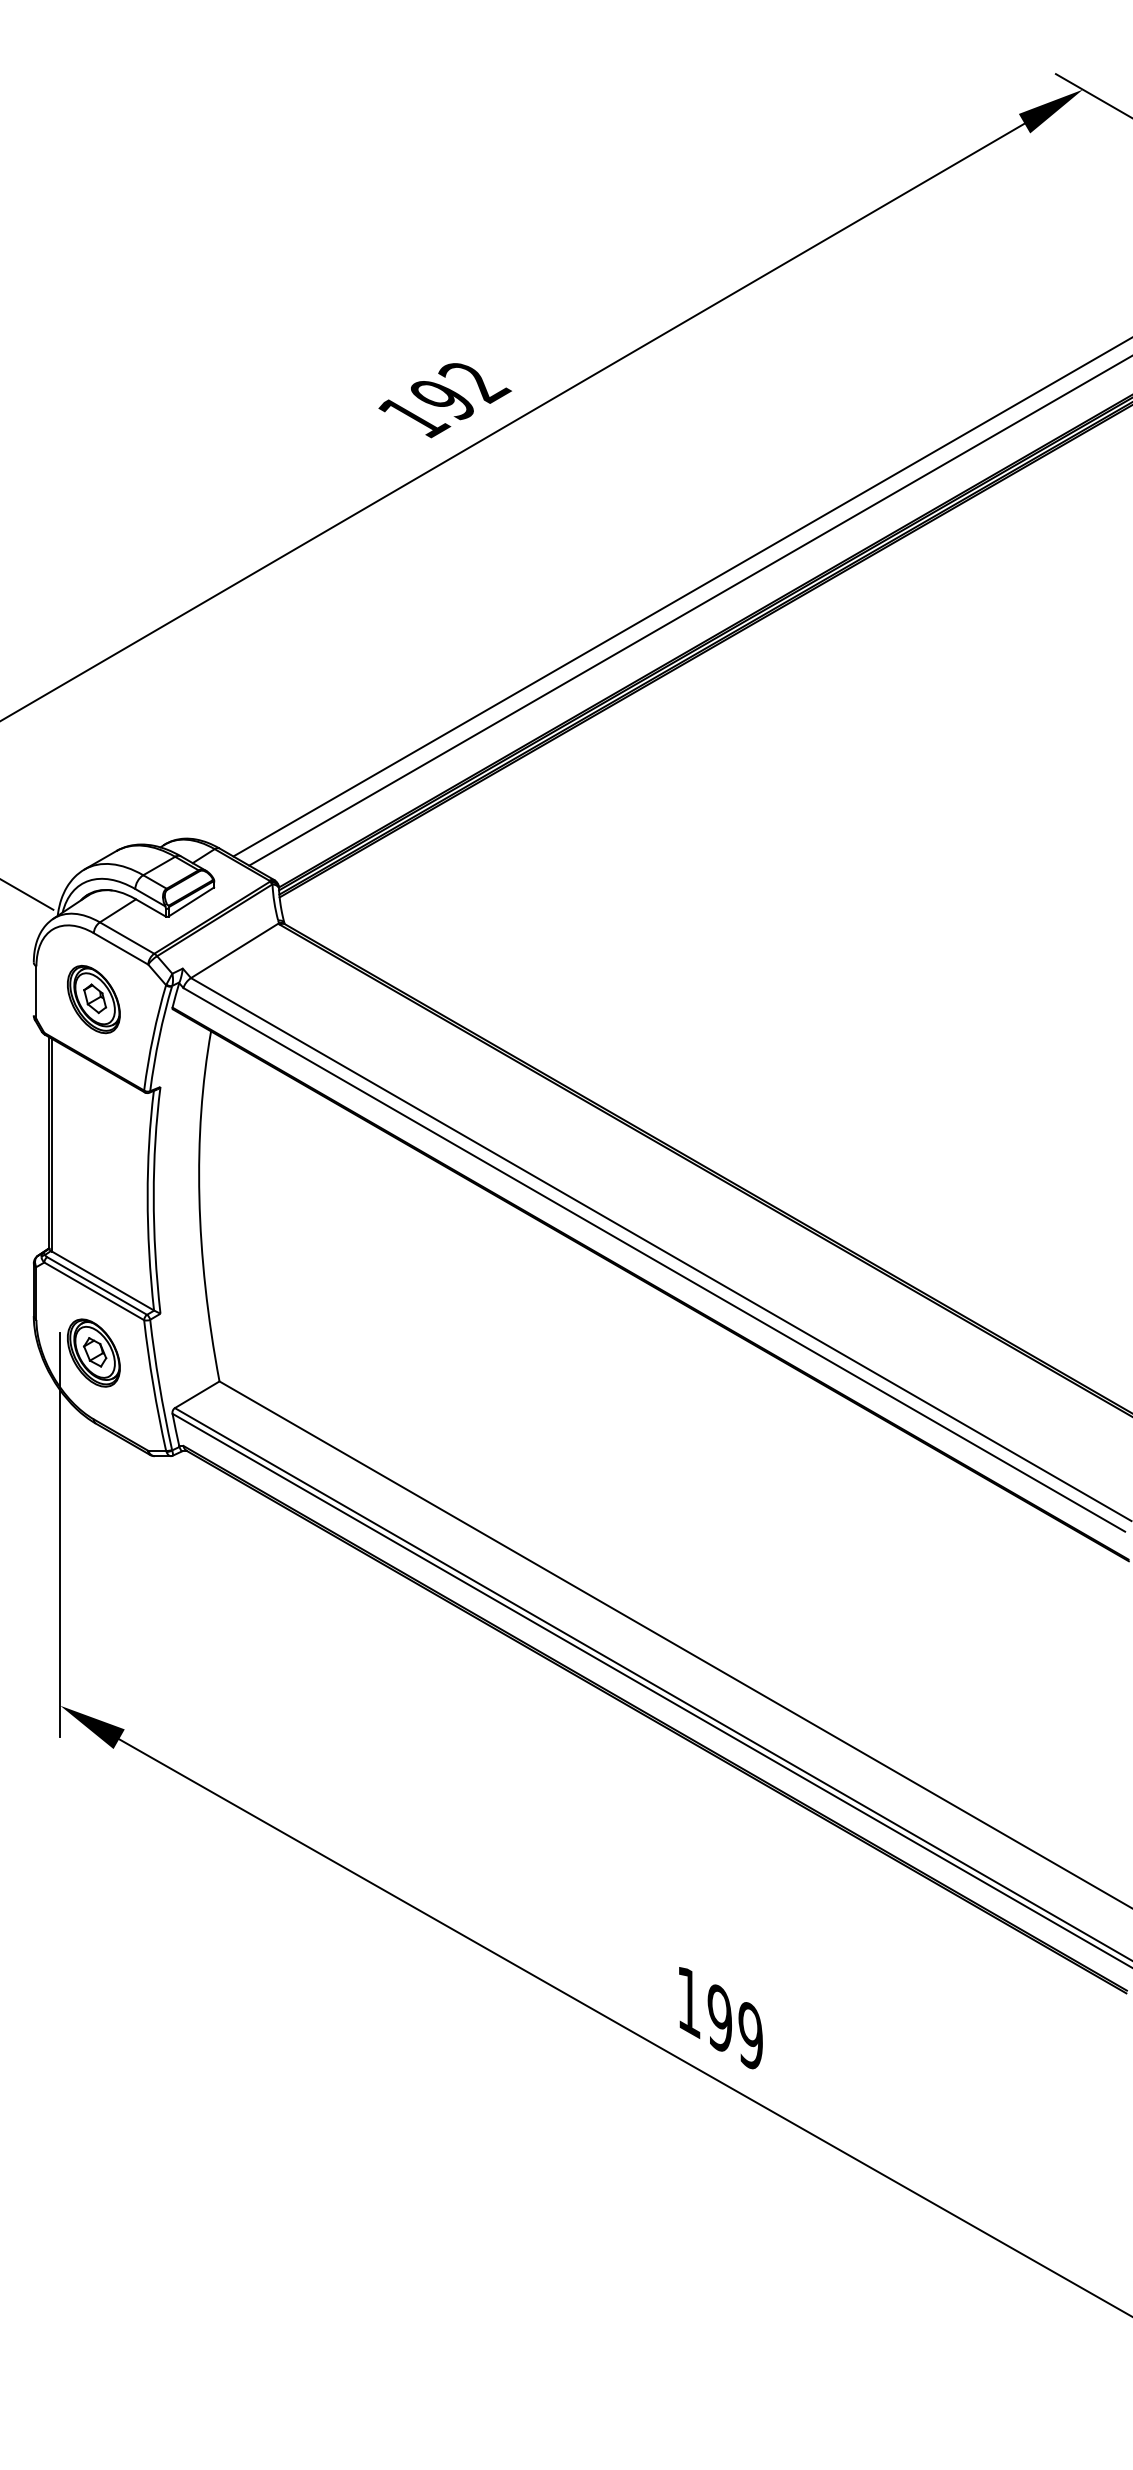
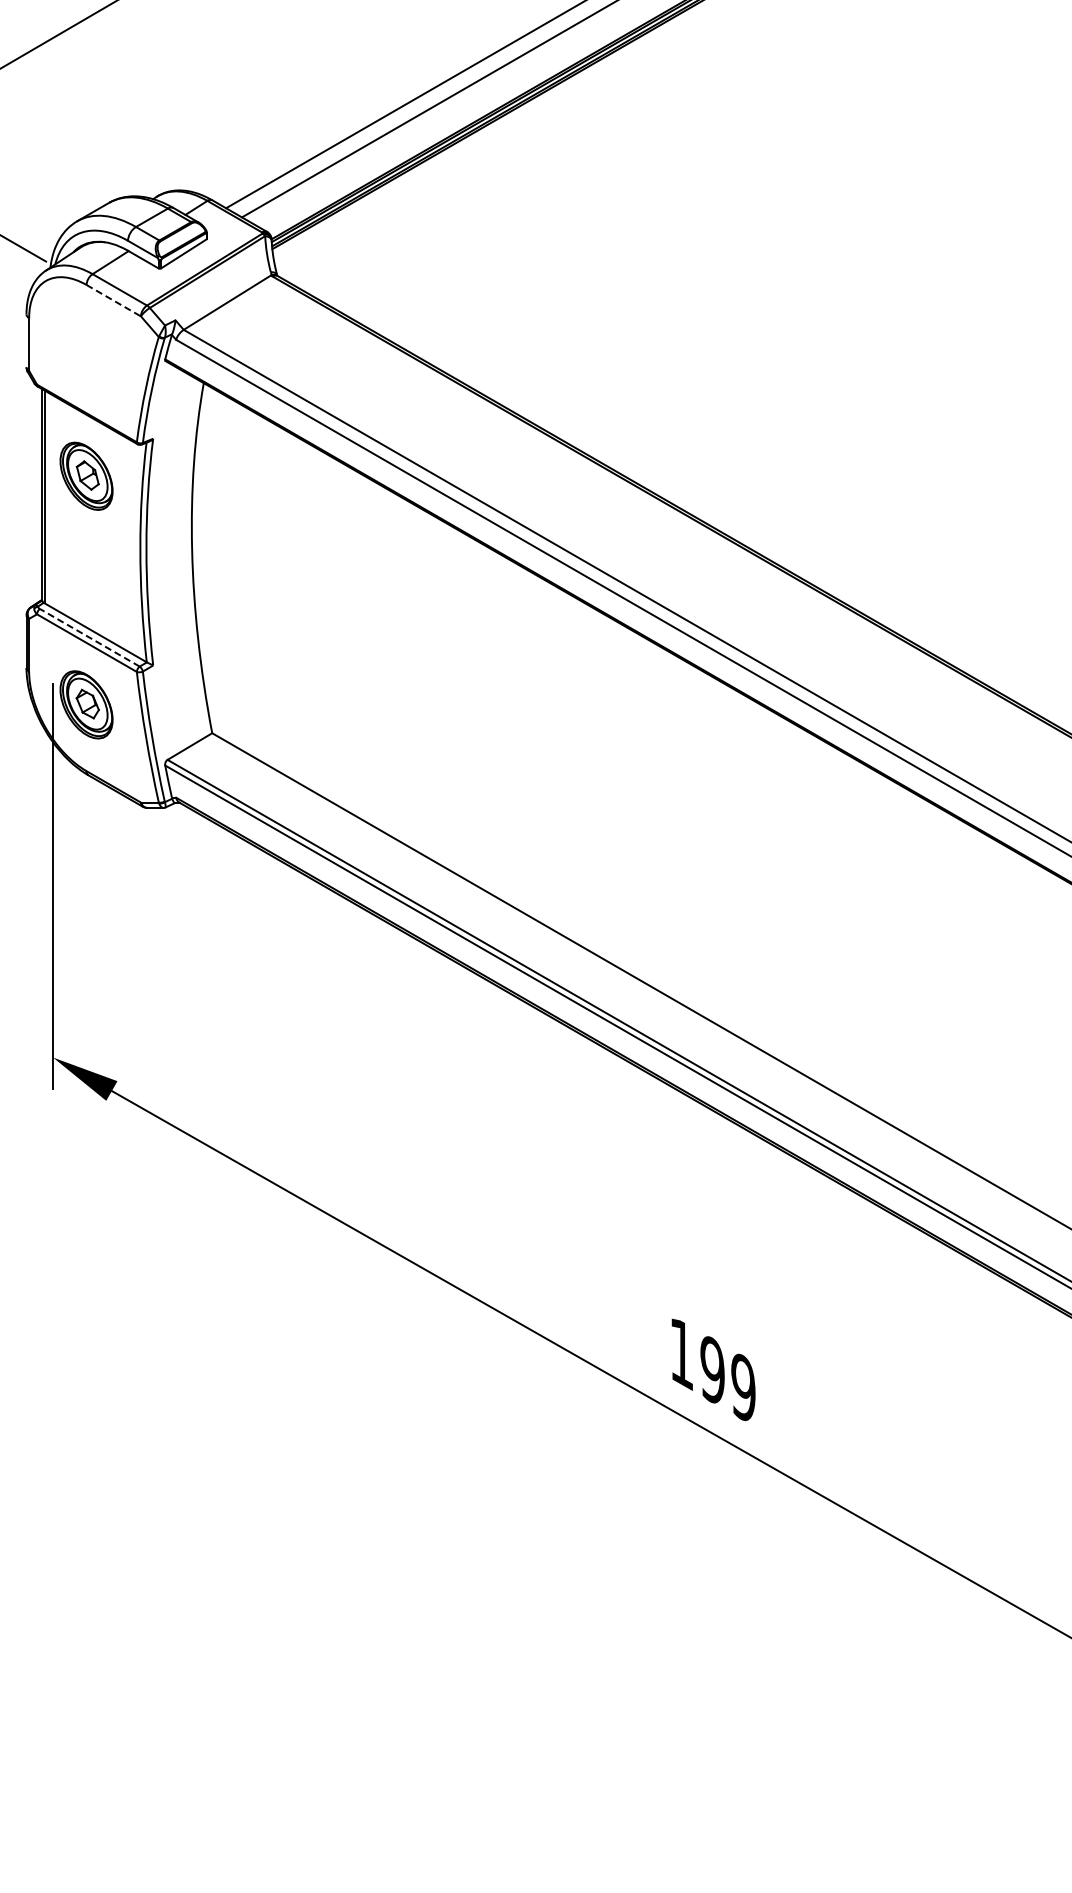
line: (121, 949) -> (114, 301), solid -> dashed
part: (93, 999) -> (86, 476), moved
line: (97, 1286) -> (90, 638), solid -> dashed

